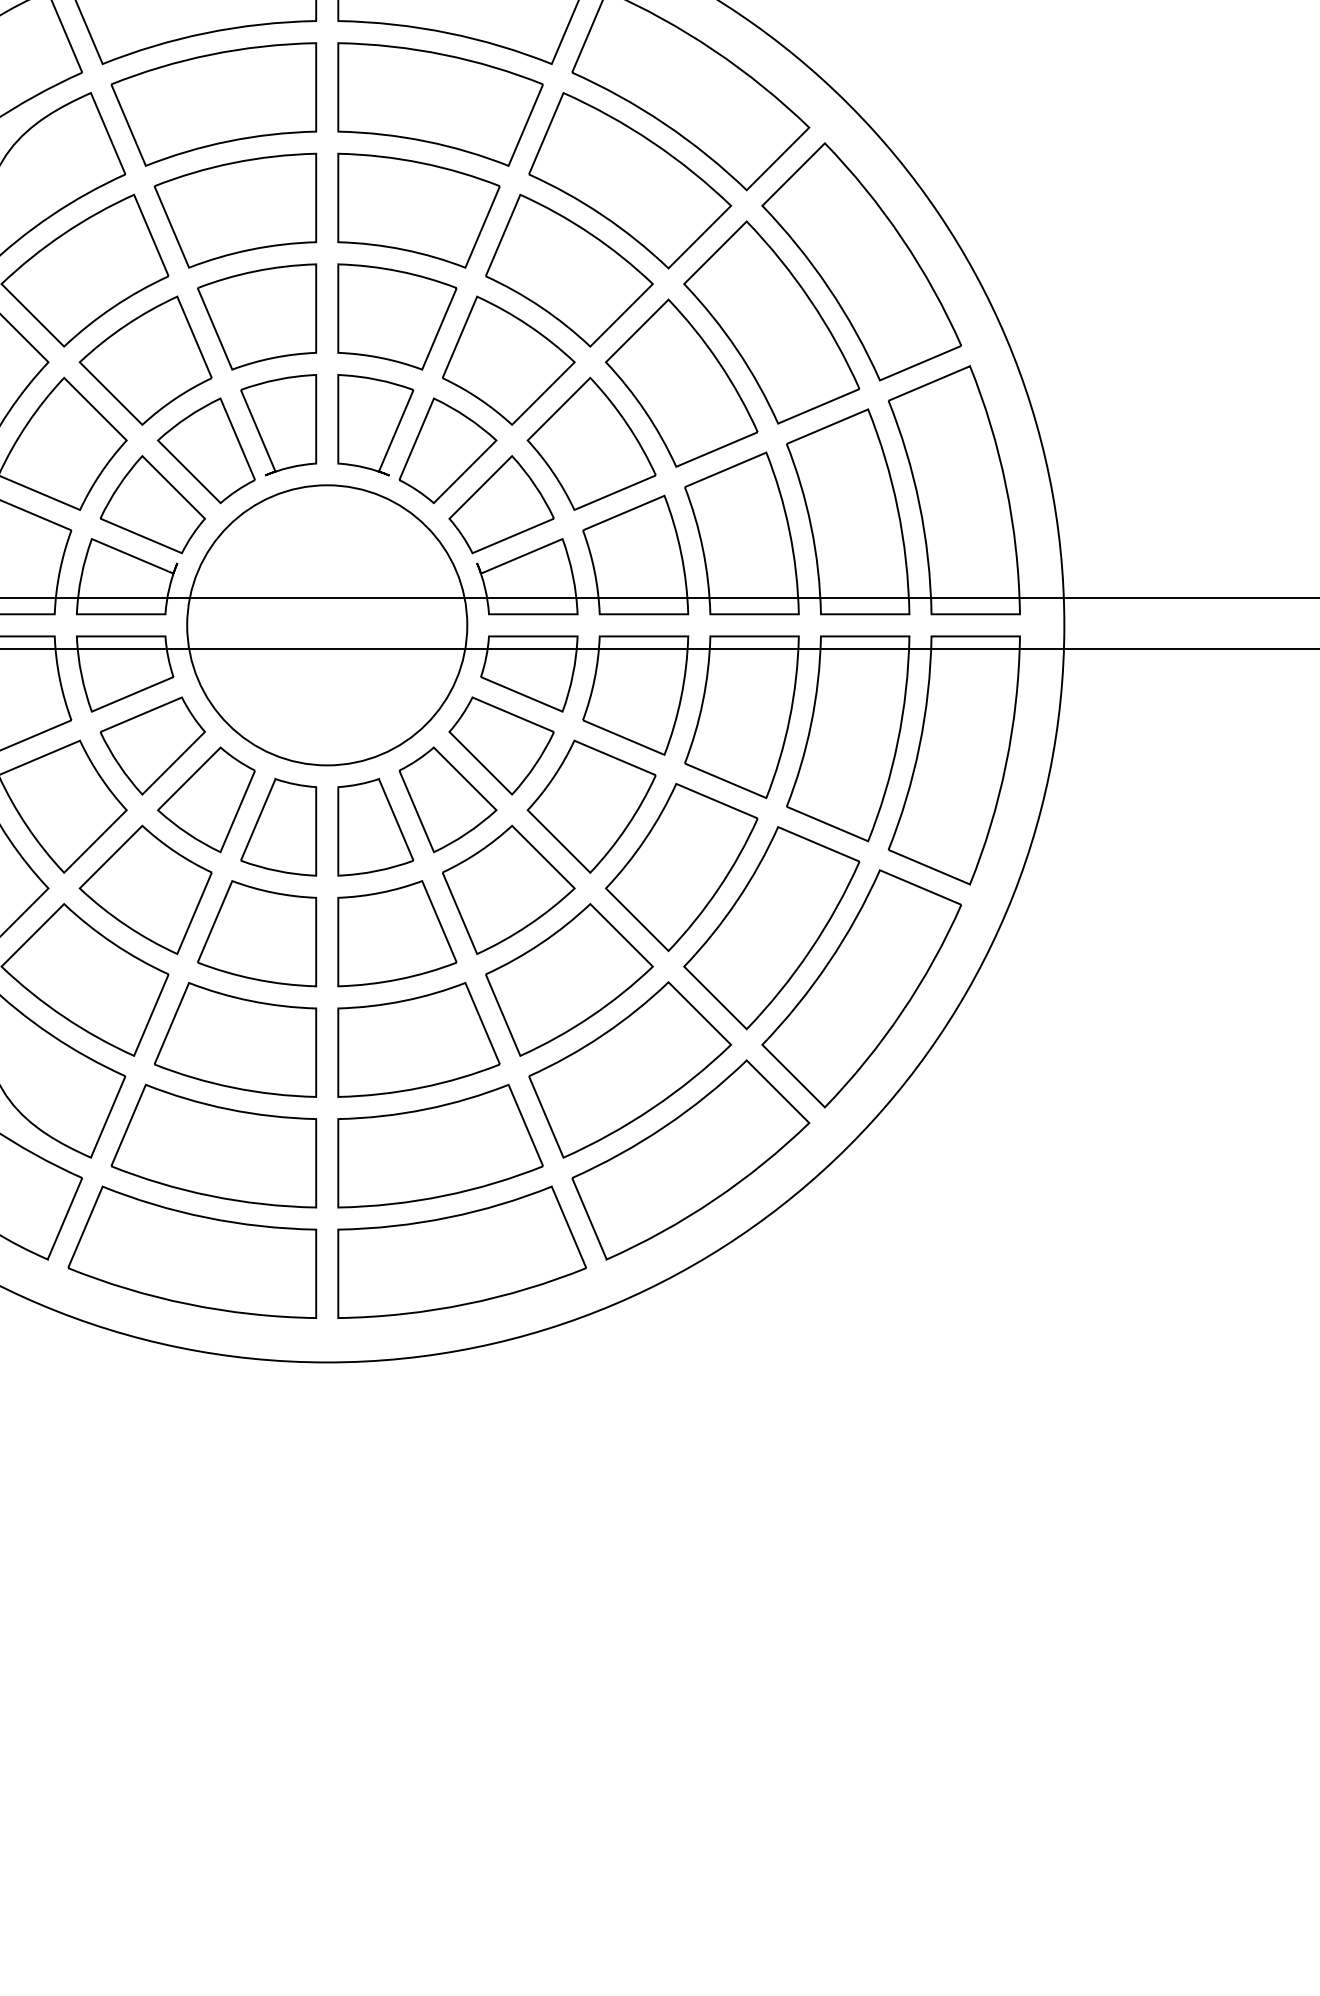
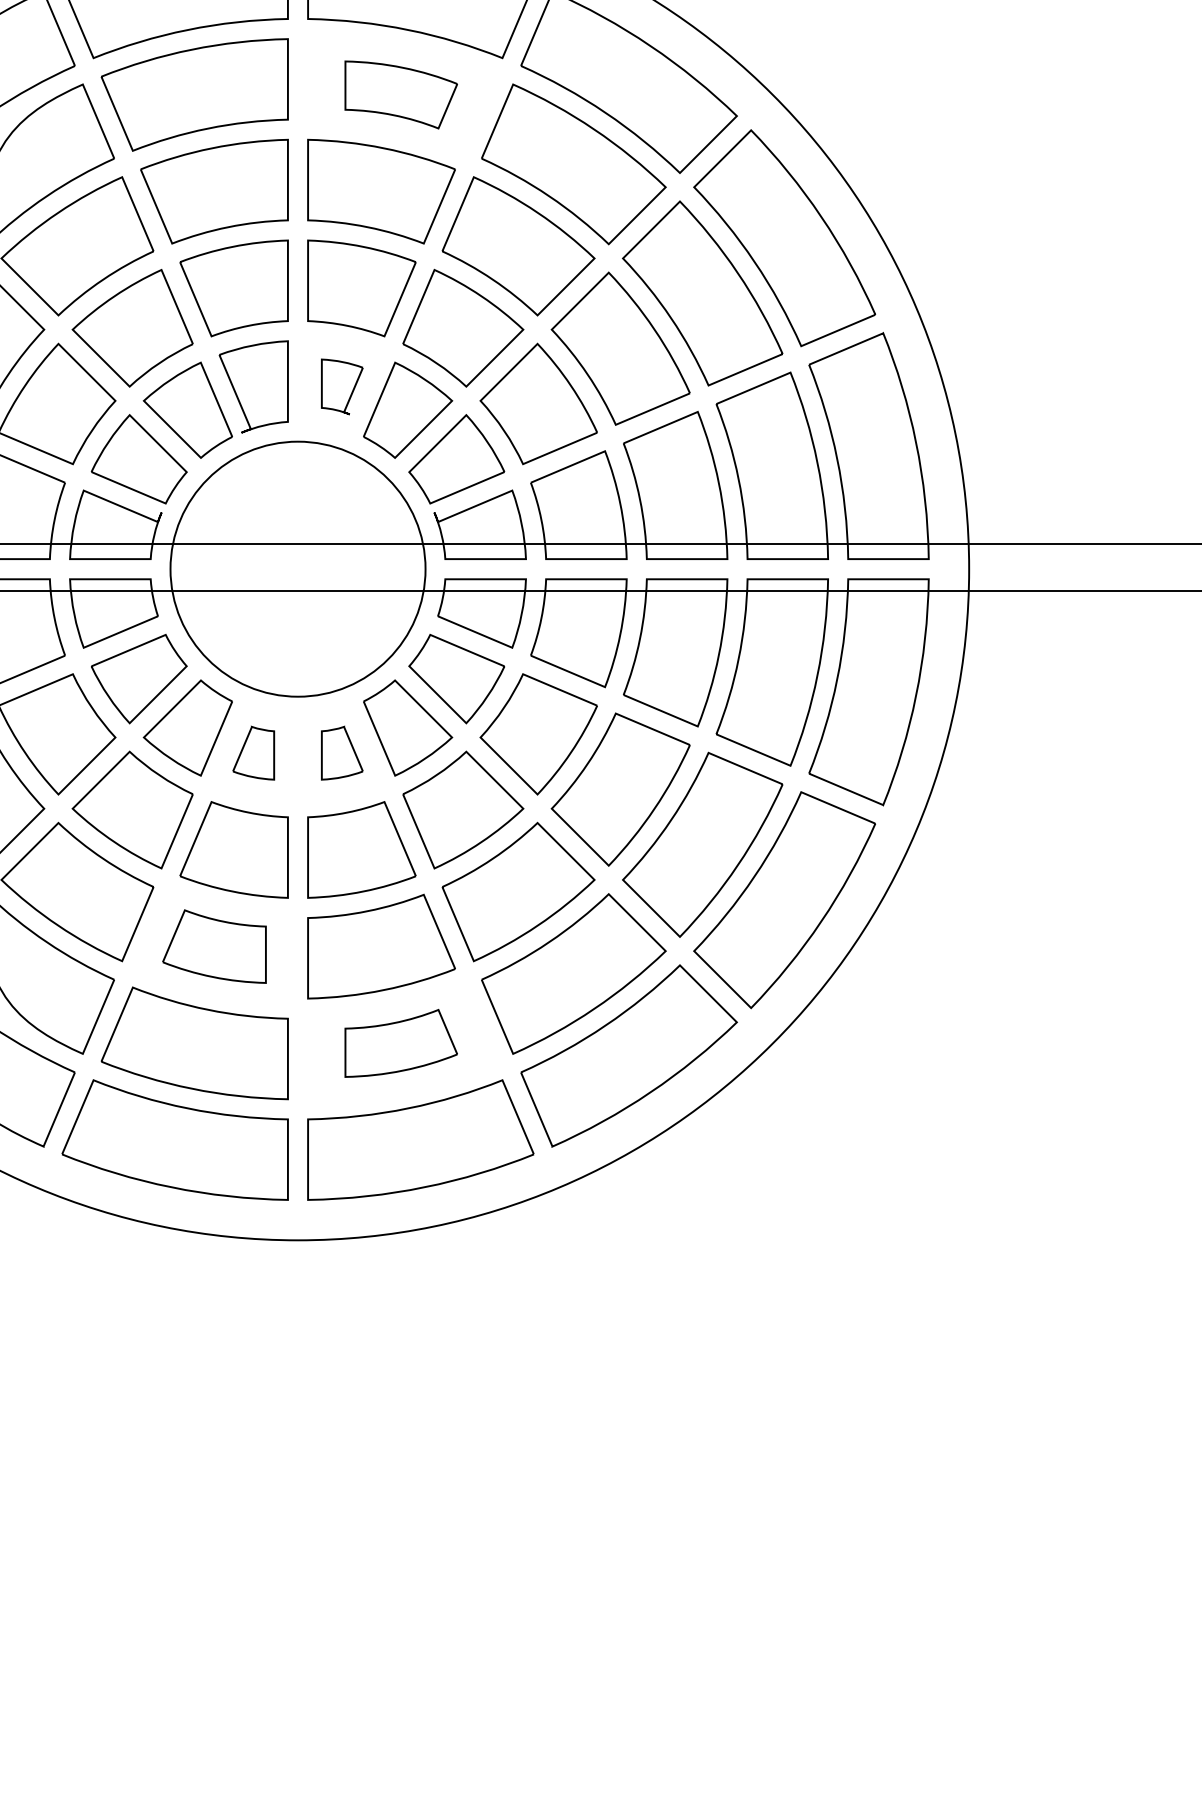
part: (440, 103) -> (401, 94), size x0.6
part: (376, 424) -> (342, 386), size x0.6
part: (278, 827) -> (253, 753), size x0.6
part: (376, 827) -> (342, 753), size x0.6
part: (235, 1039) -> (214, 946), size x0.7
part: (440, 1146) -> (401, 1043), size x0.6

